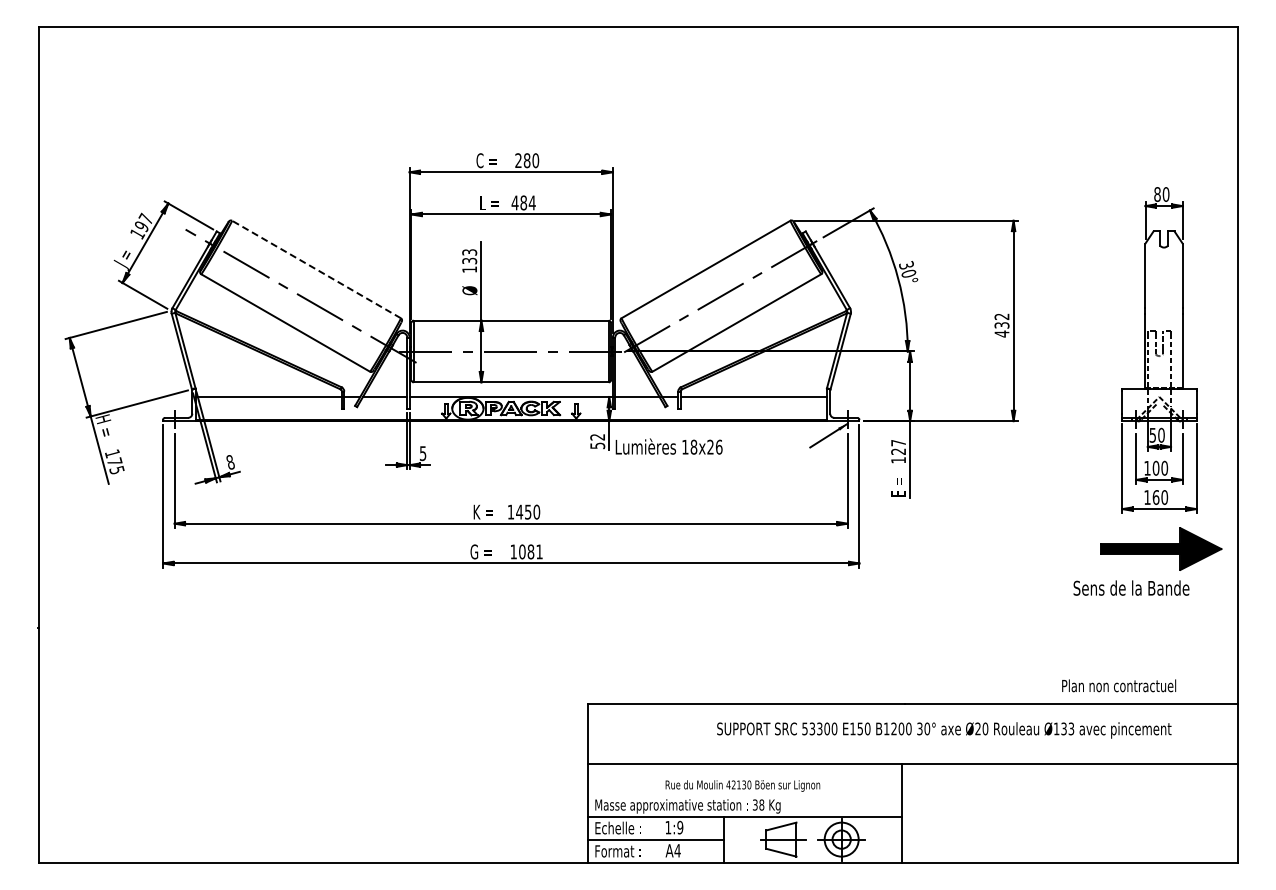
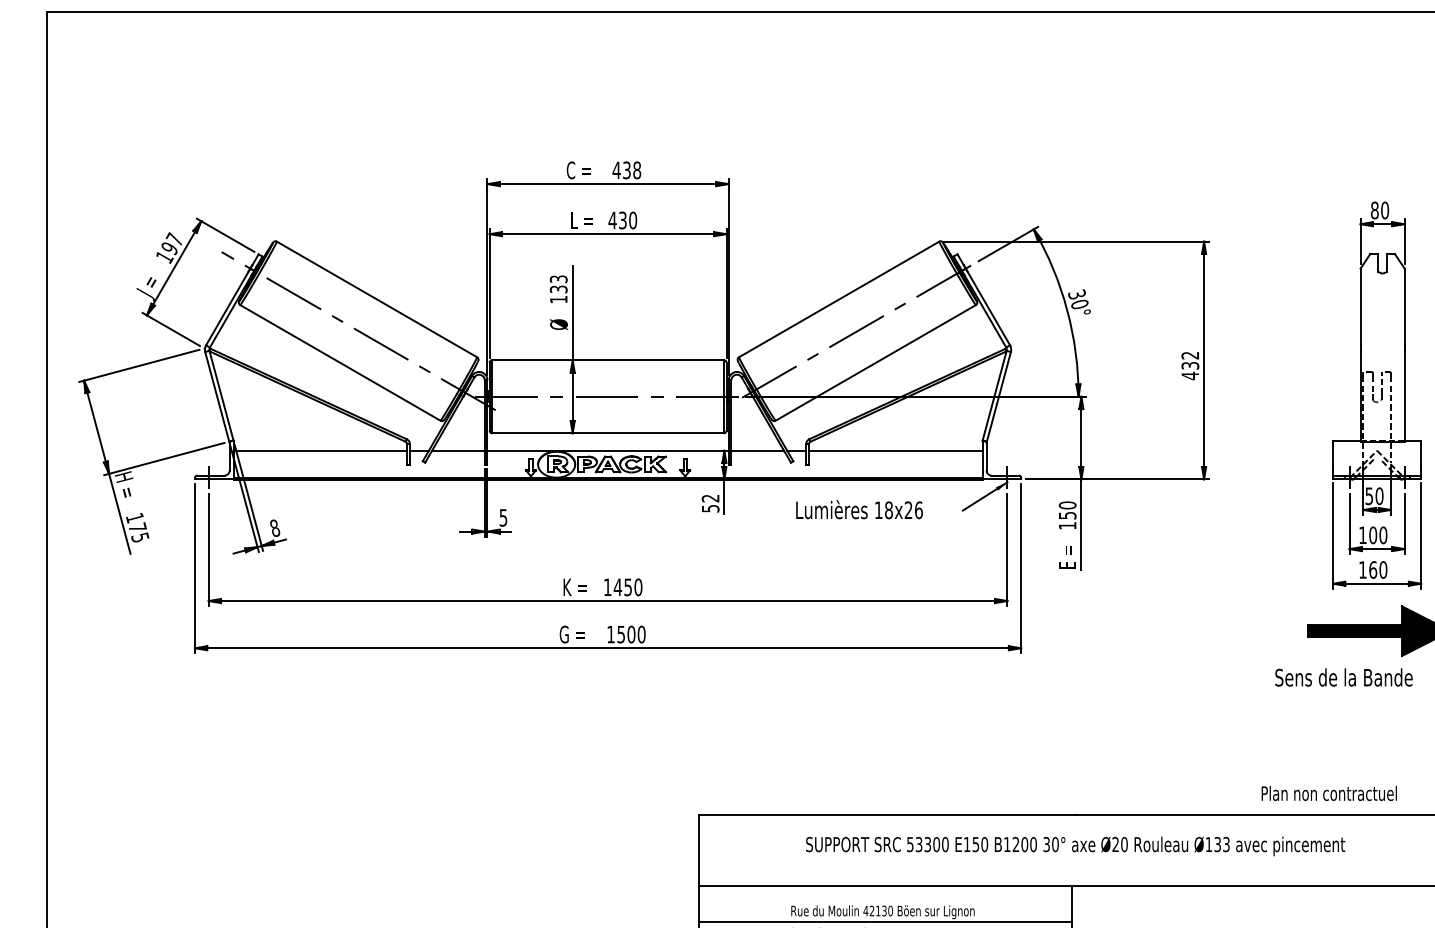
text: (527, 160) -> (627, 170), 280 -> 438
text: (527, 202) -> (627, 219), 484 -> 430
line: (316, 269) -> (376, 299), dashed -> solid
text: (668, 446) -> (858, 509), moved
text: (898, 446) -> (1067, 509), 127 -> 150
text: (530, 551) -> (630, 634), 1081 -> 1500
text: (944, 730) -> (1075, 846), moved
line: (744, 794) -> (884, 922), added

